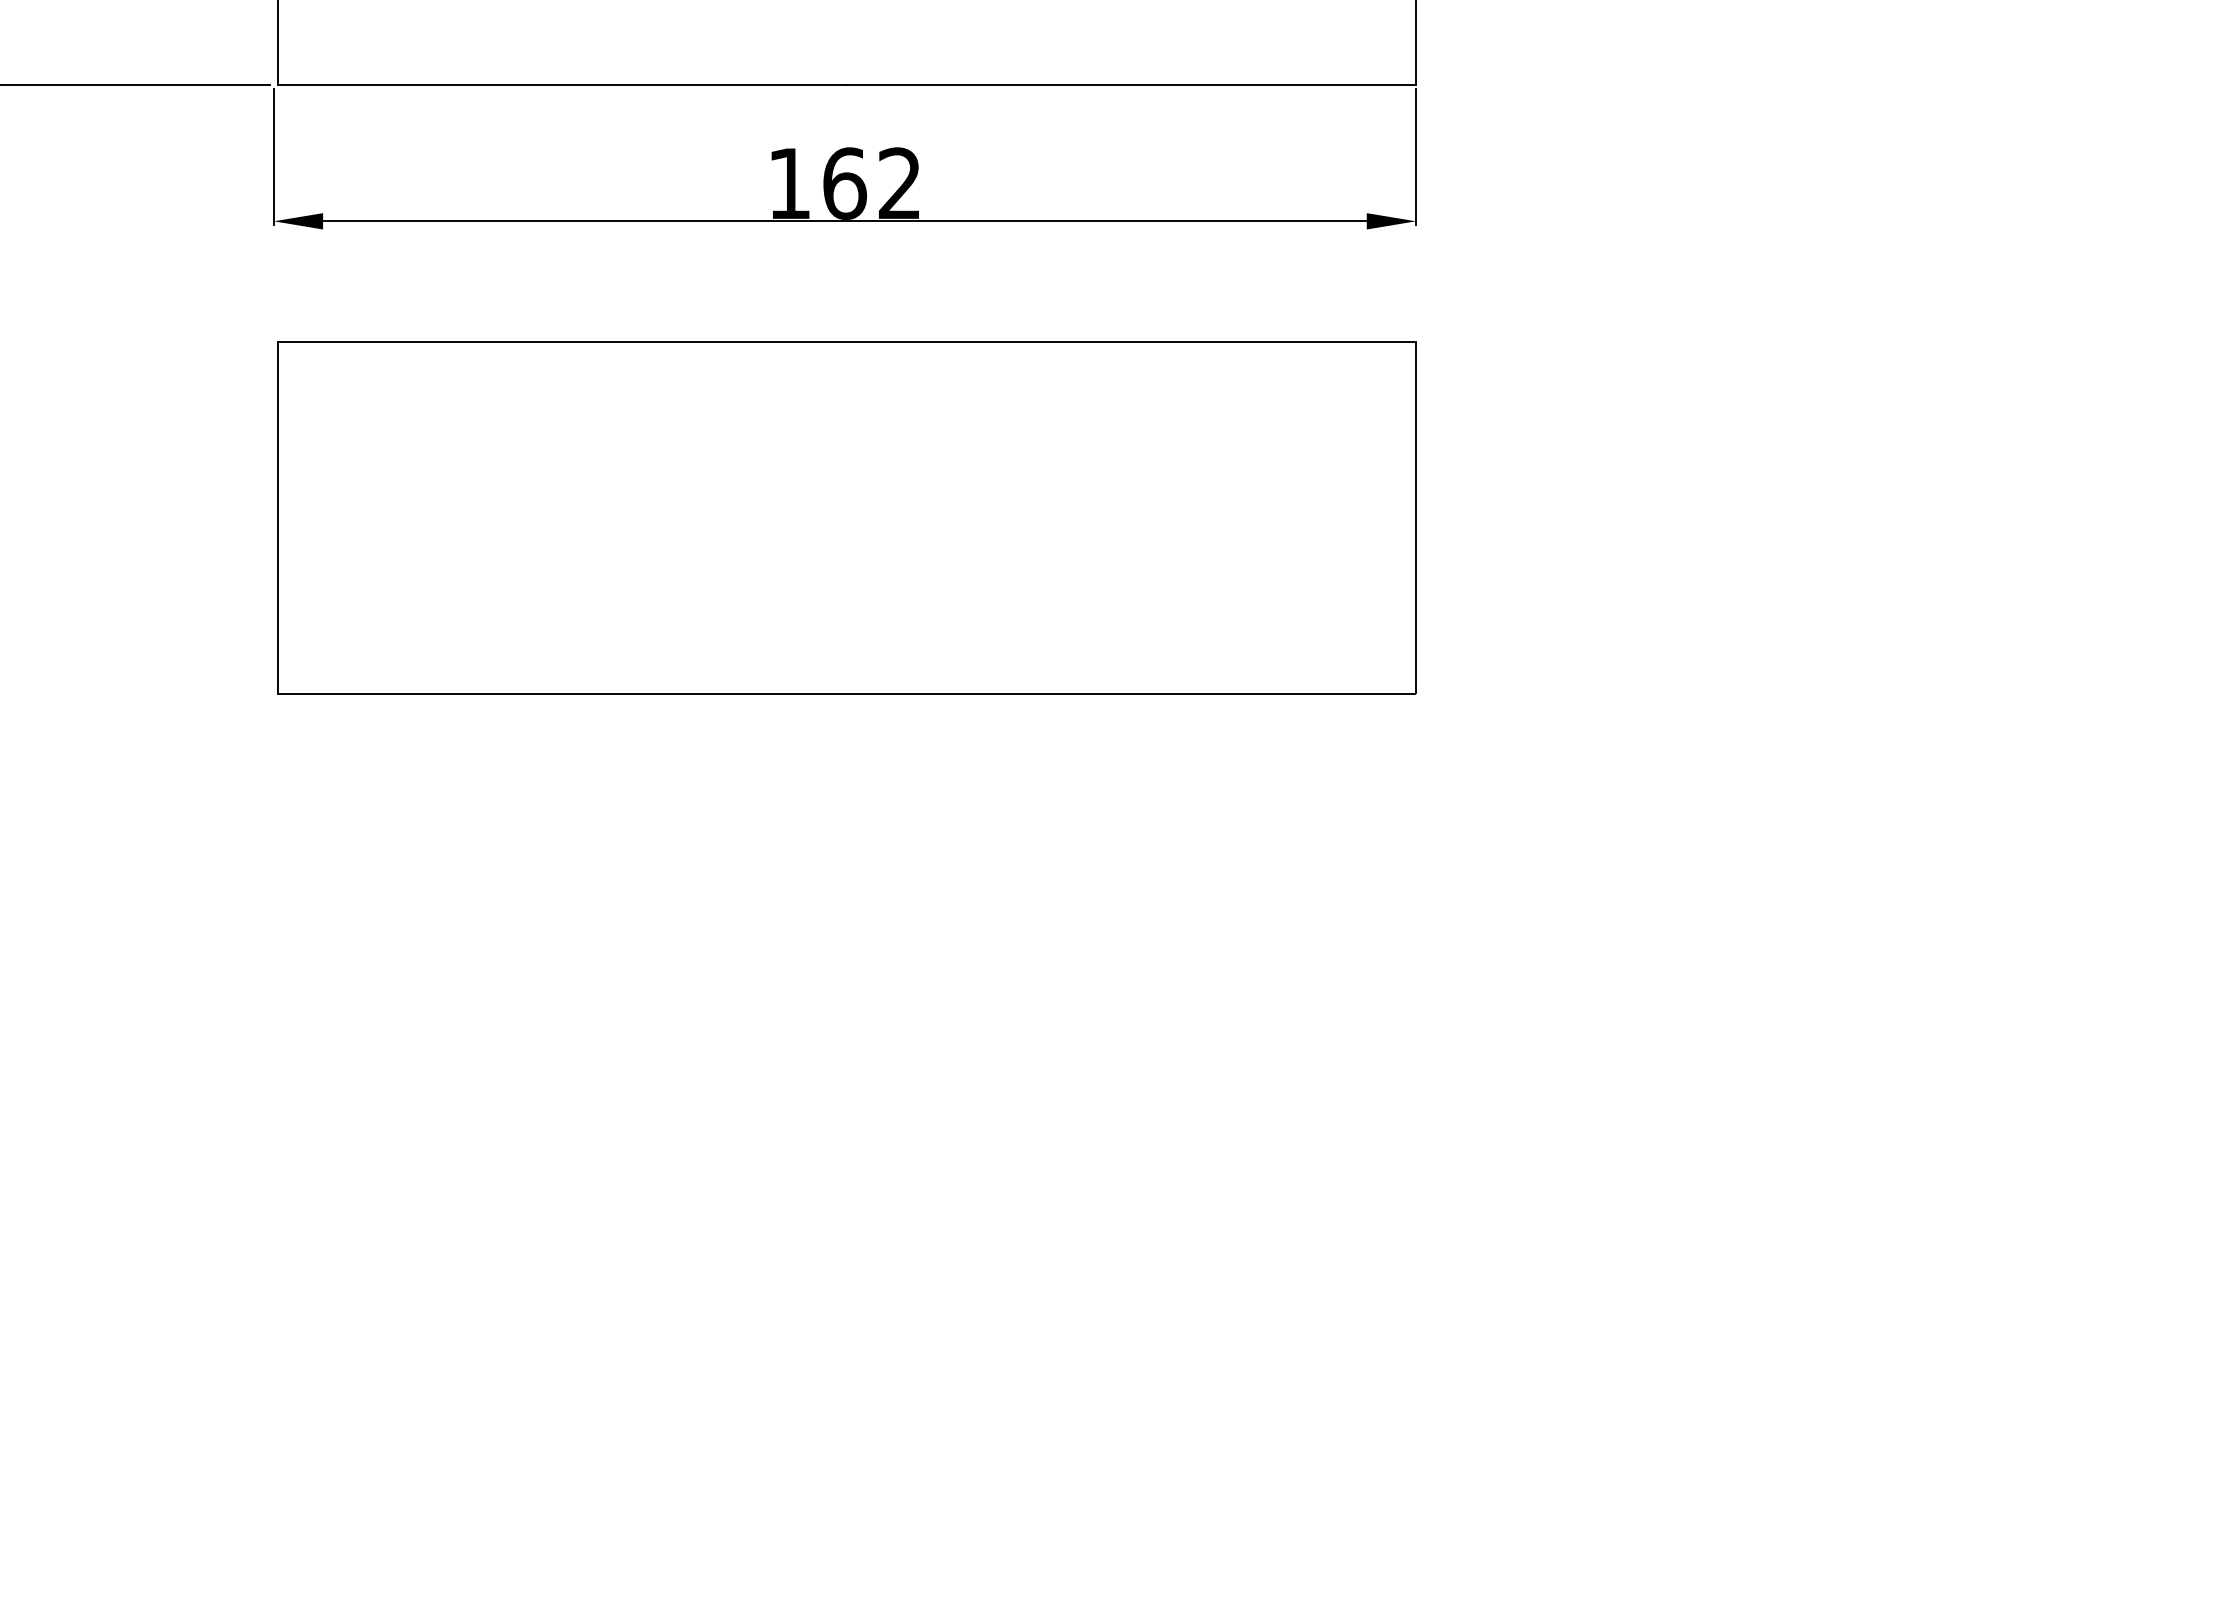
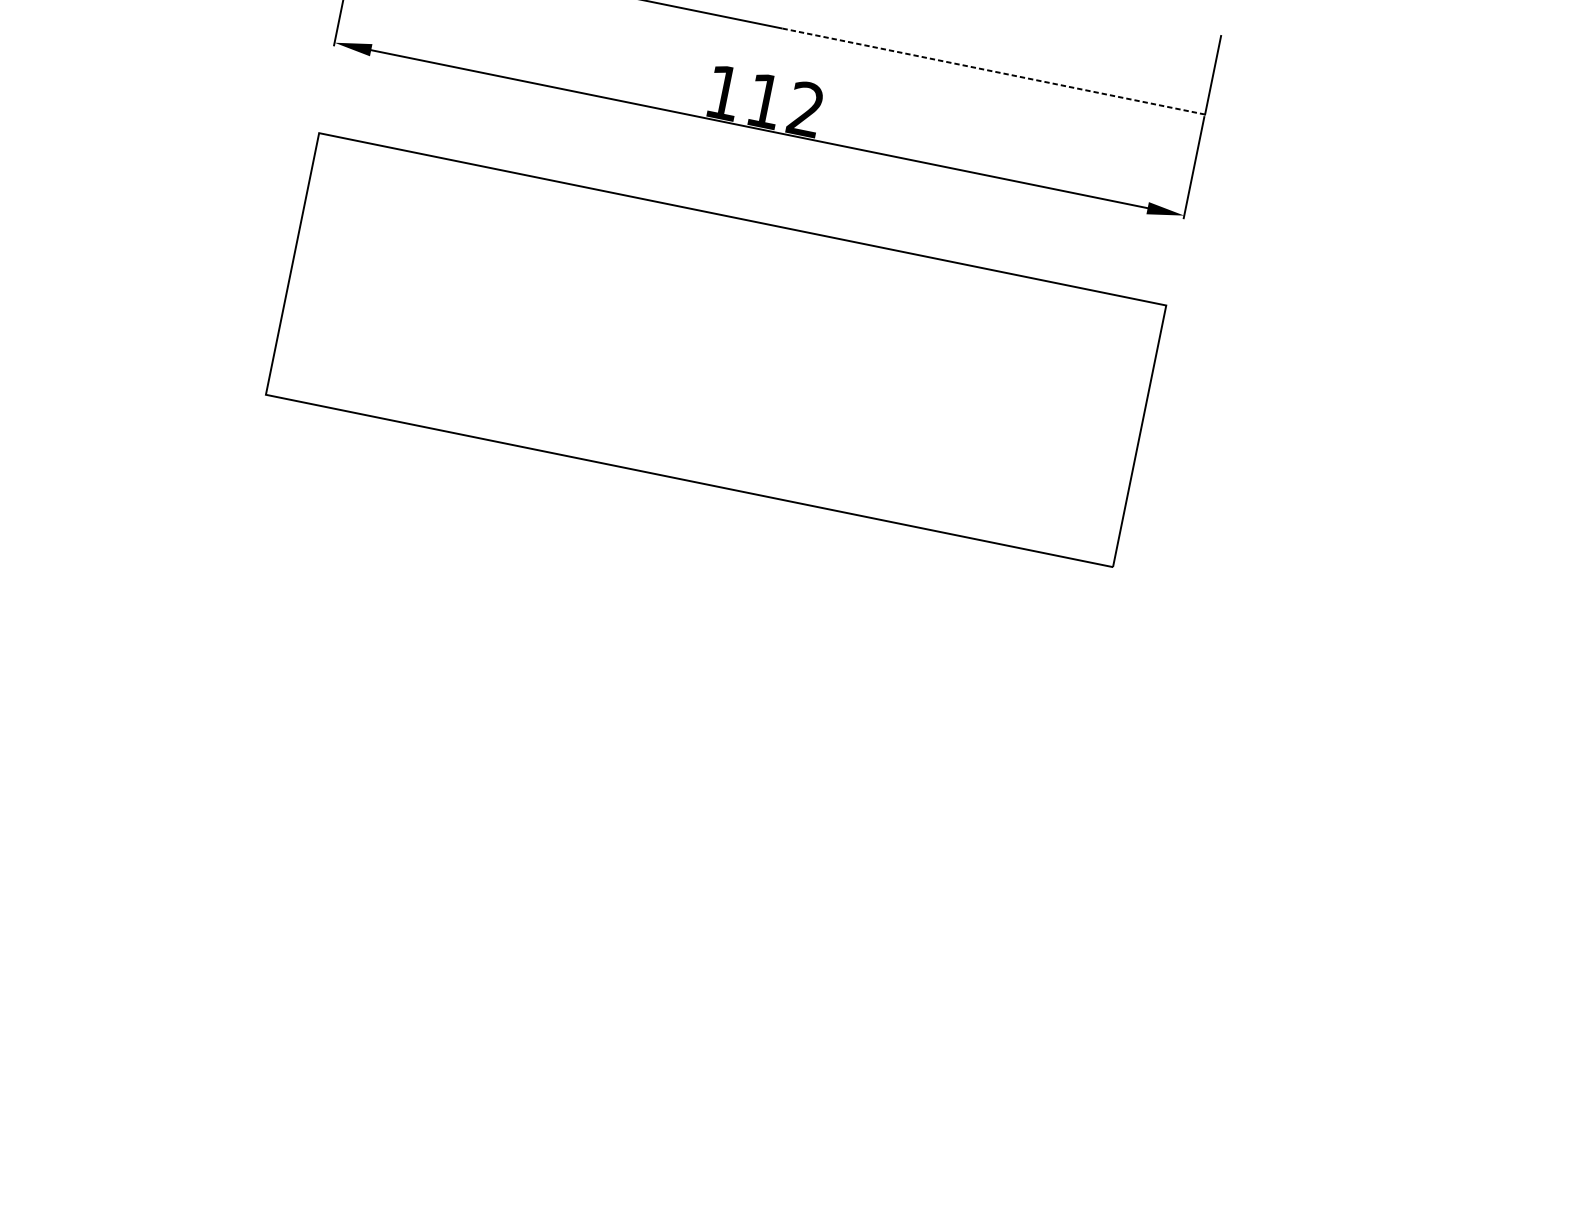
line: (1131, 85) -> (993, 71), solid -> dashed
text: (845, 183) -> (765, 101), 162 -> 112

